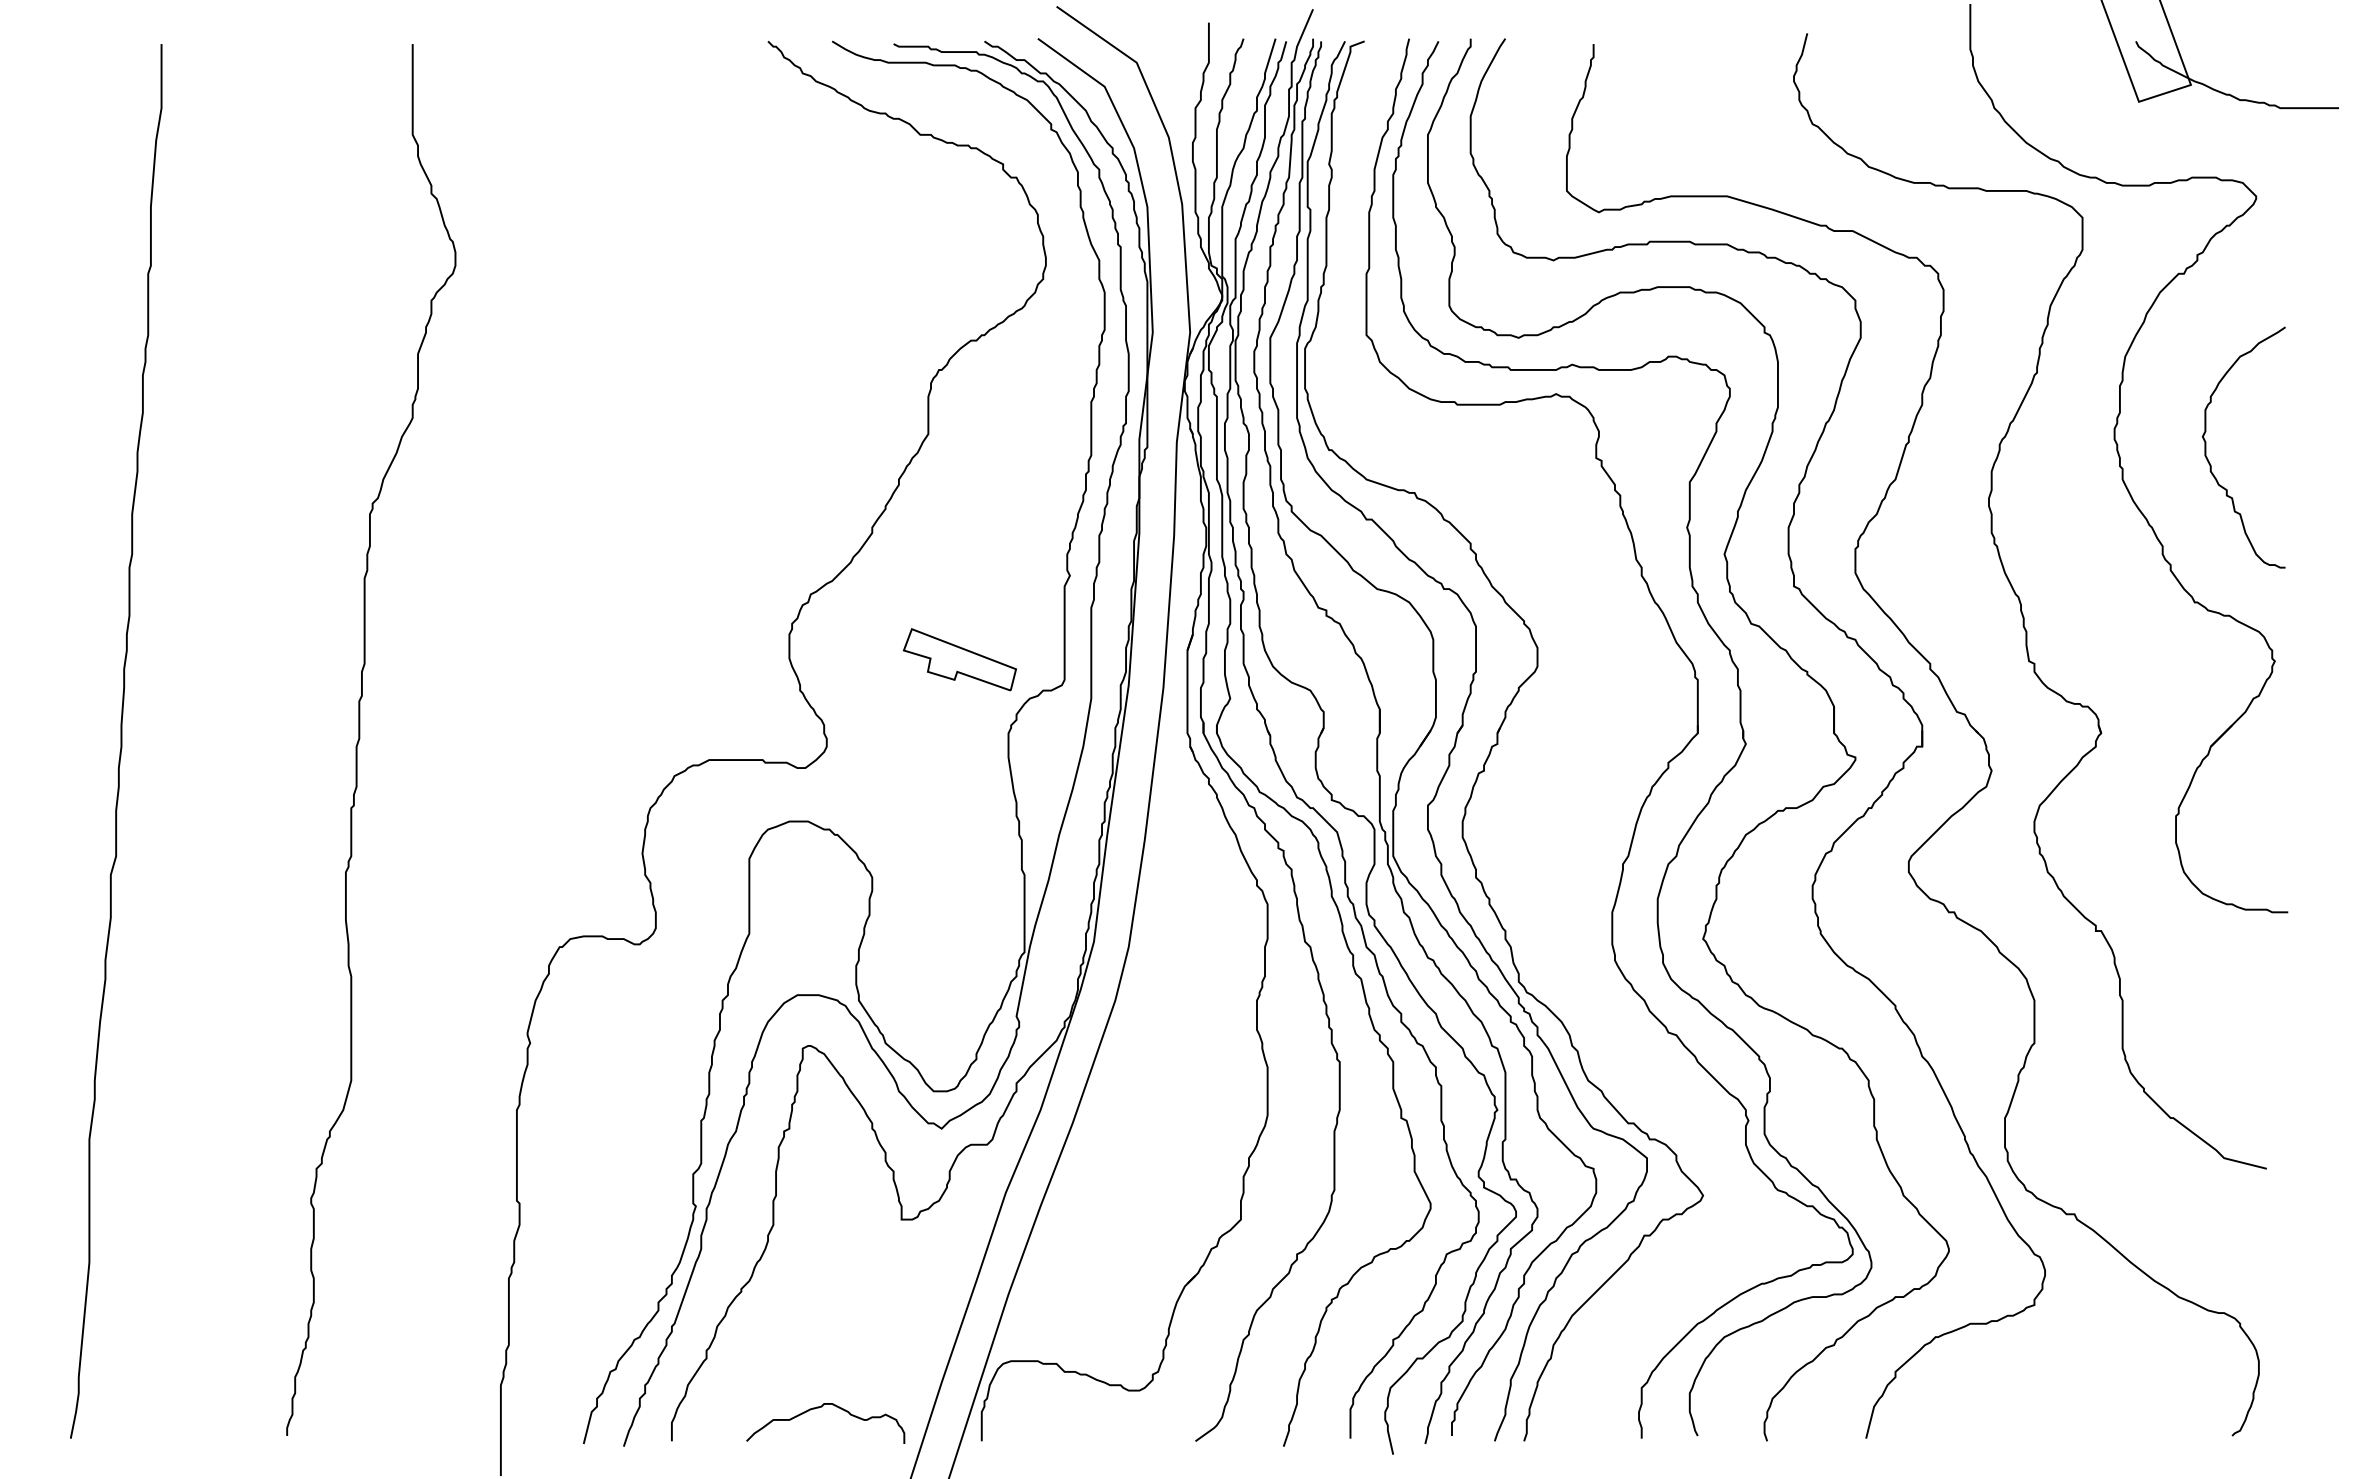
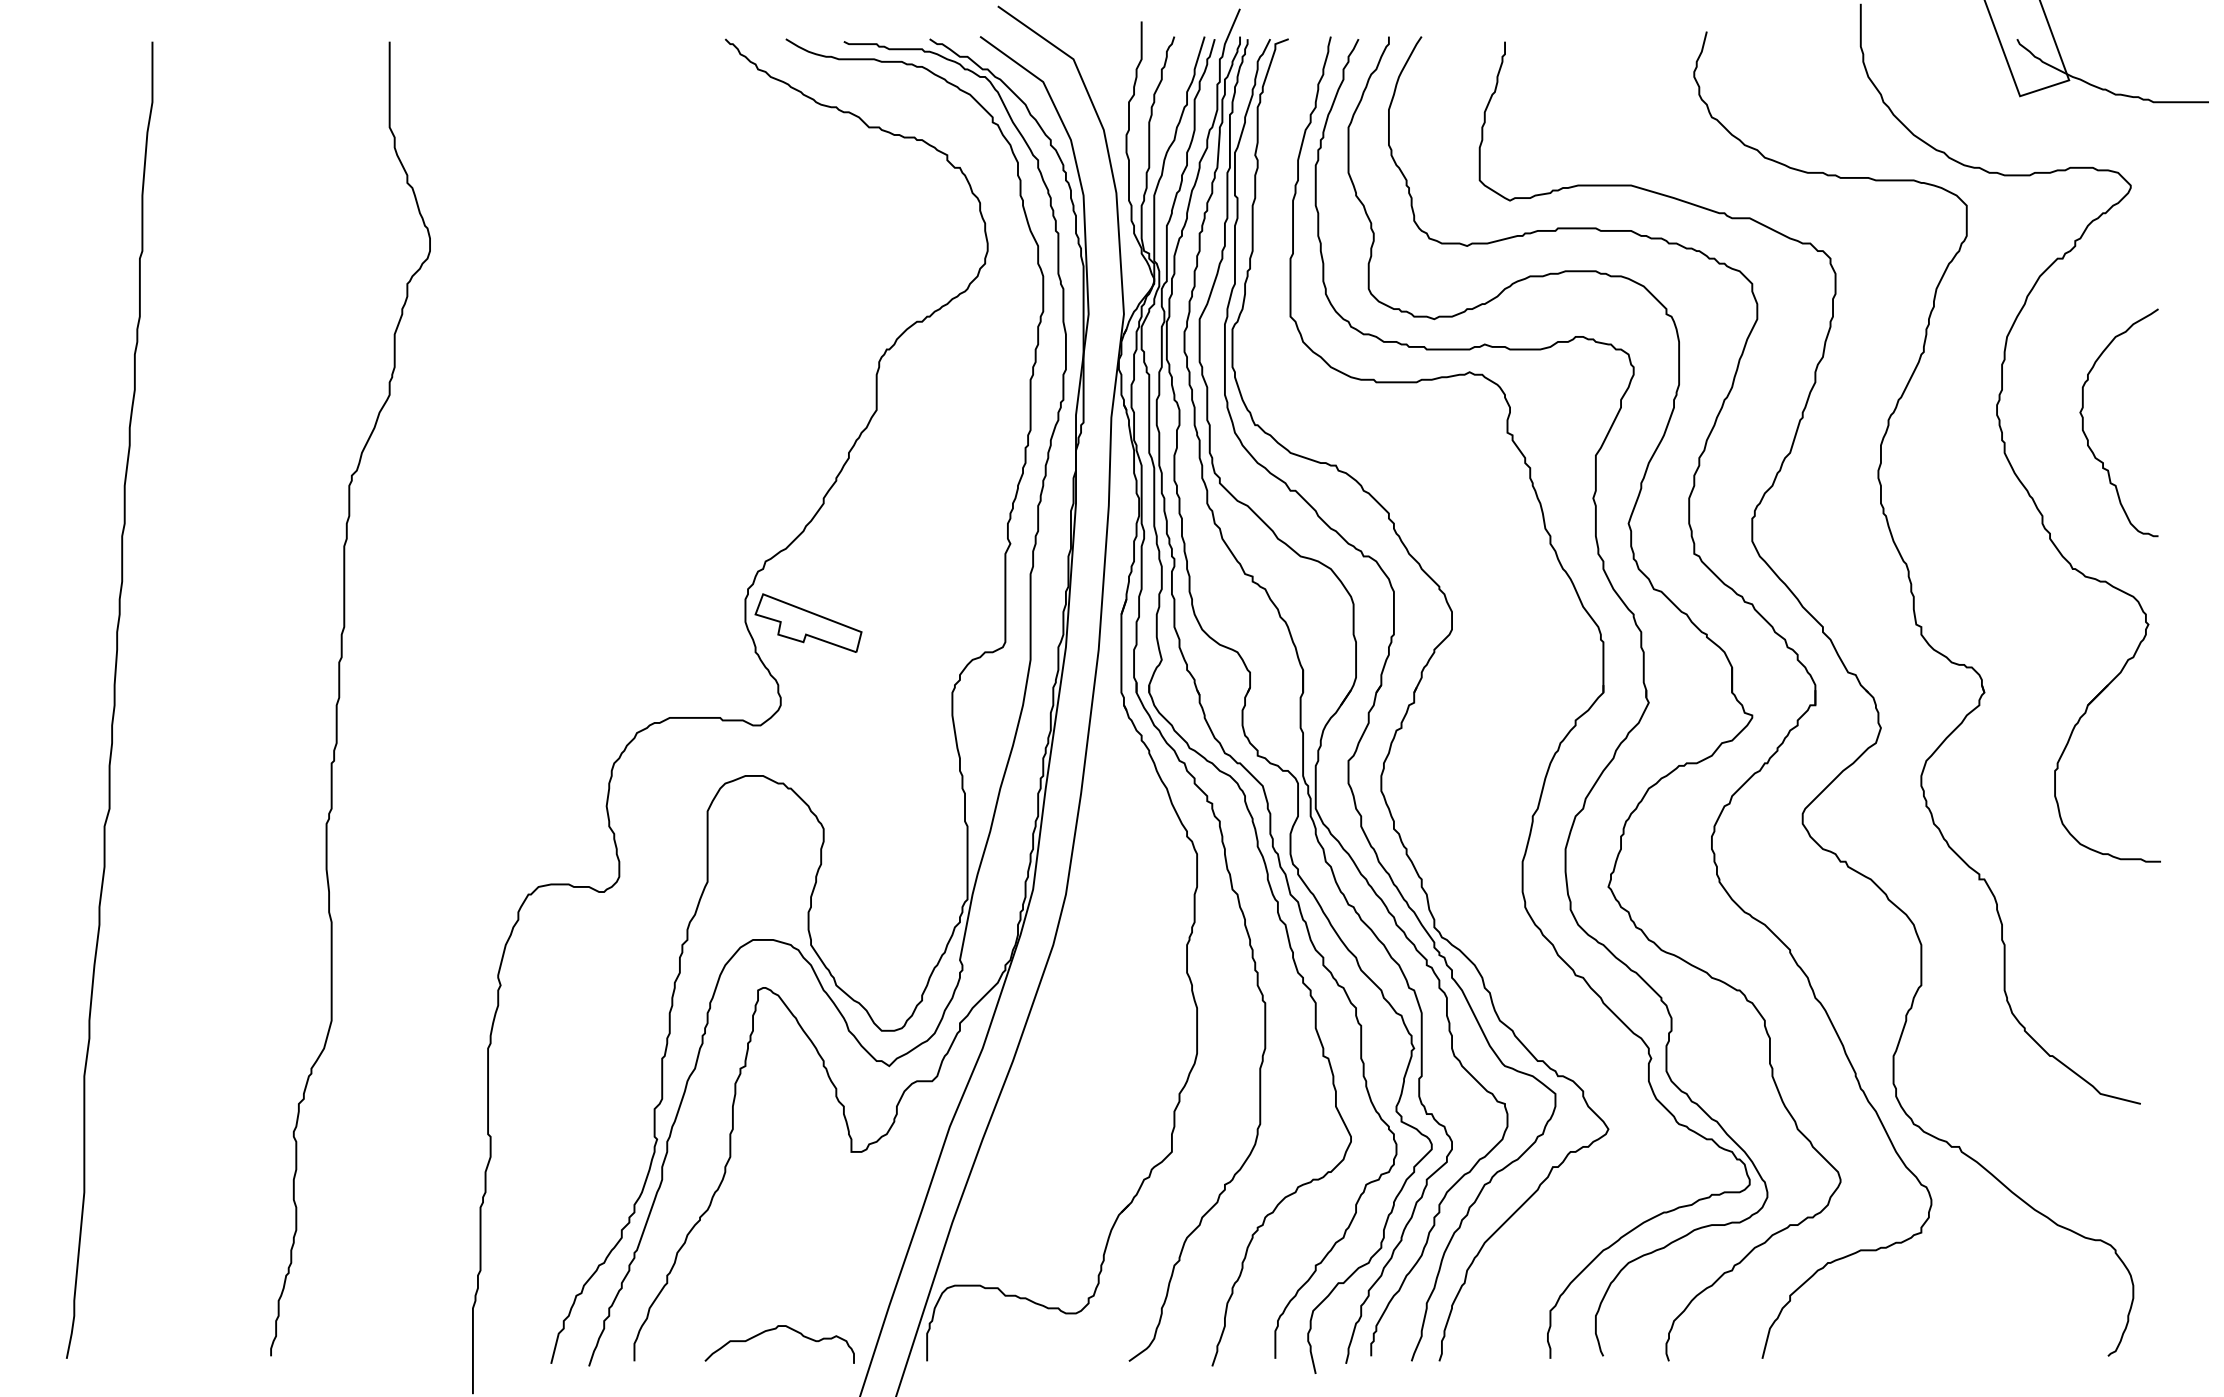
part: (959, 659) -> (808, 622), moved

